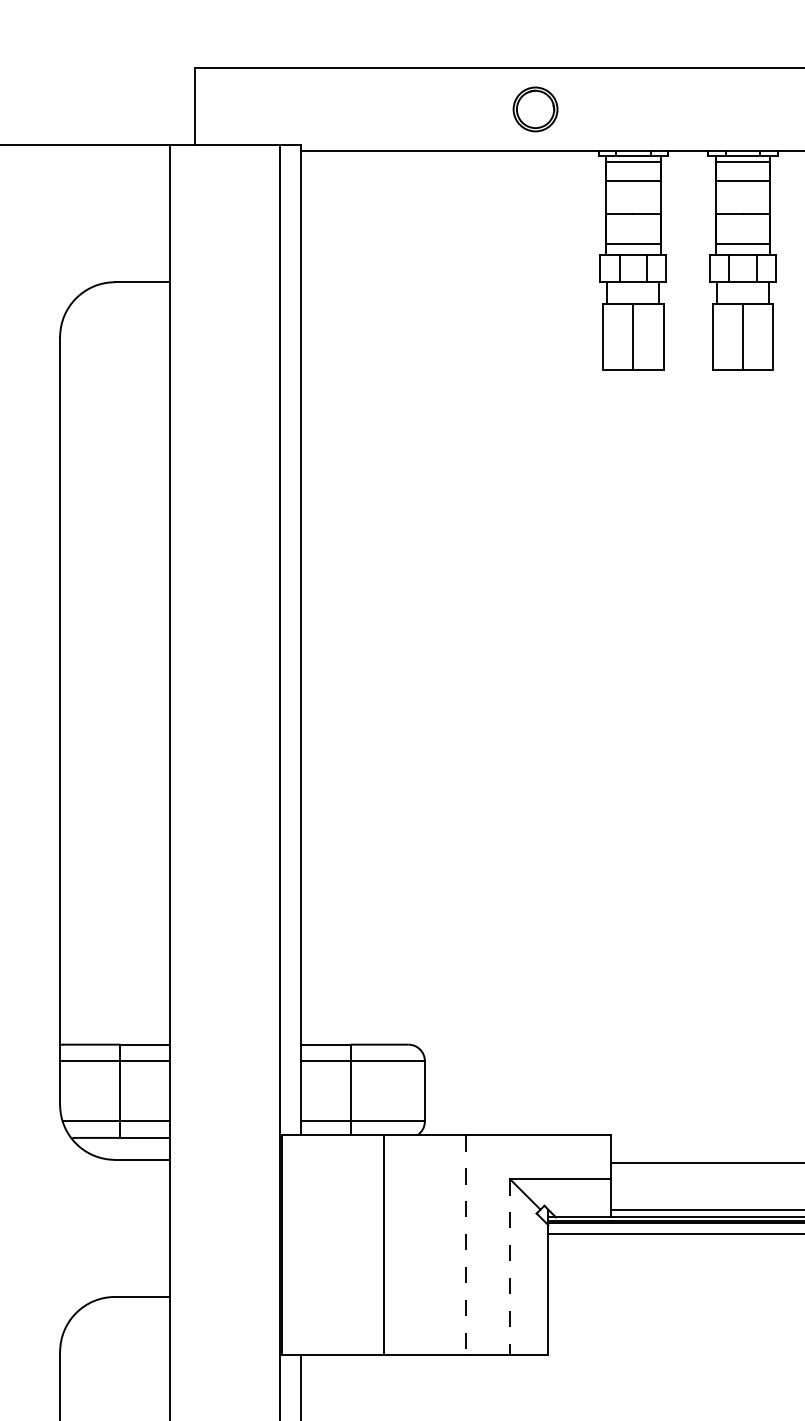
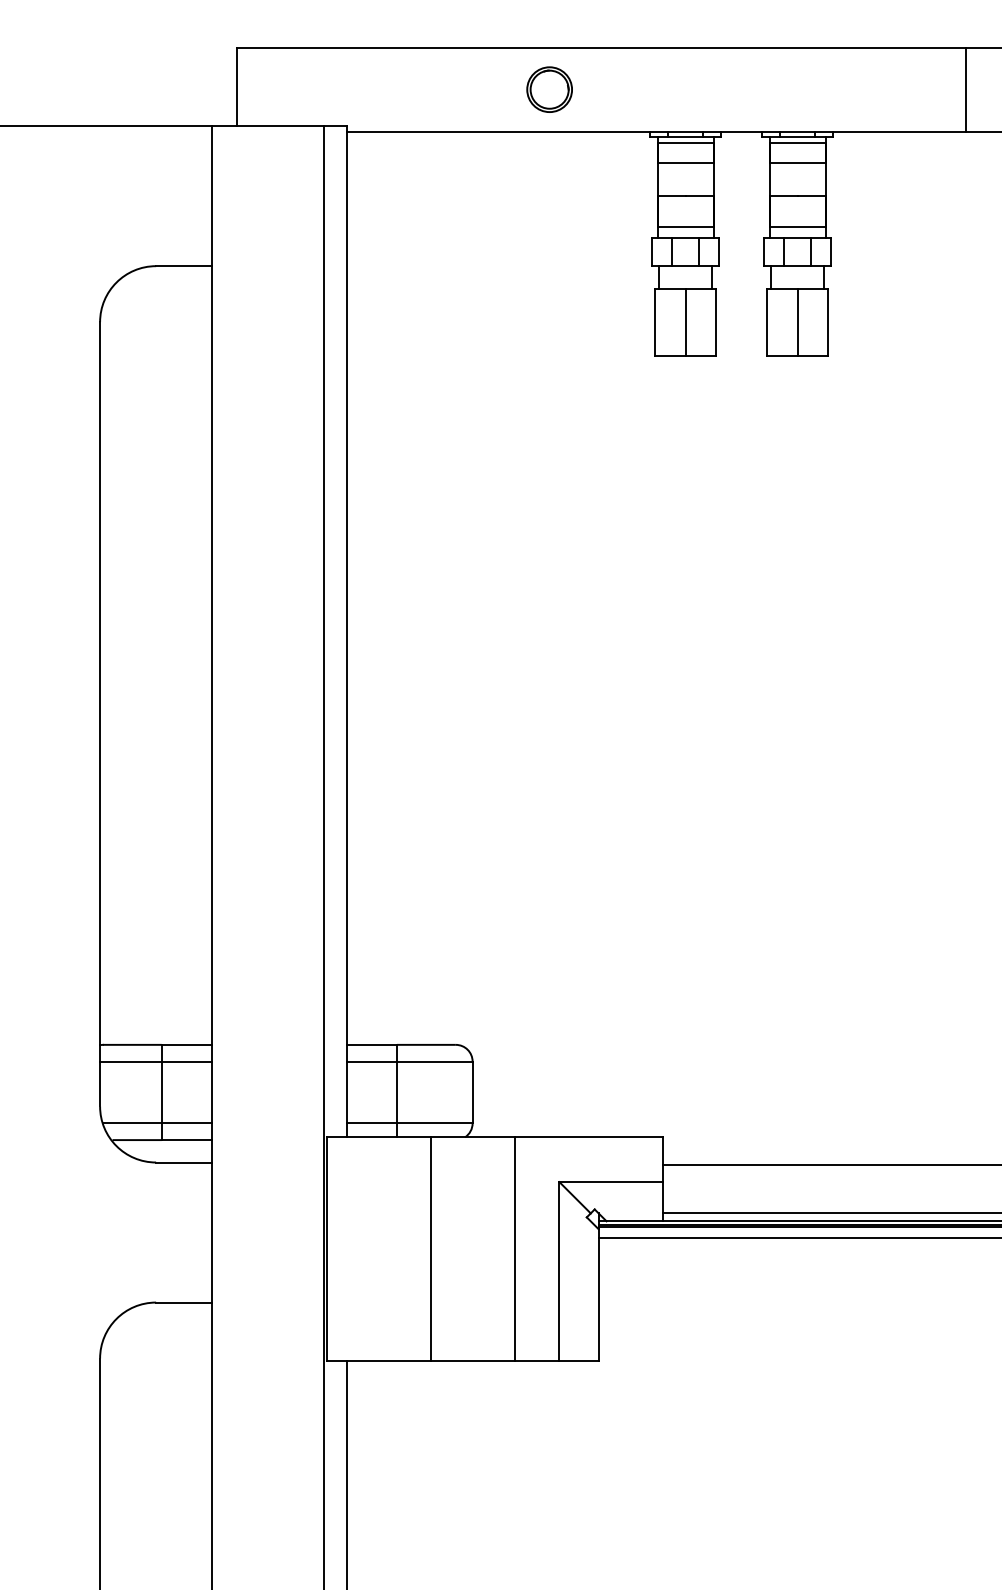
part: (535, 109) -> (549, 89), moved
line: (465, 1245) -> (514, 1249), dashed -> solid
line: (509, 1266) -> (559, 1271), dashed -> solid

